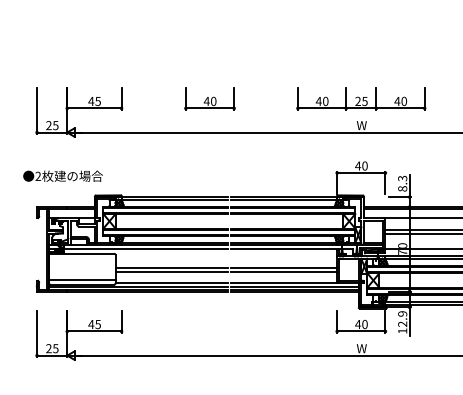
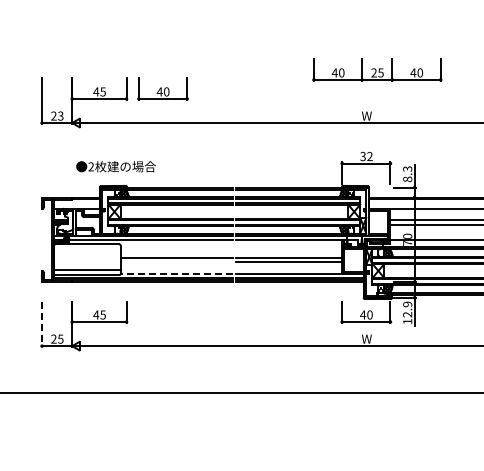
part: (209, 98) -> (162, 88), moved
part: (361, 98) -> (377, 69), moved
text: (55, 124) -> (60, 114), 25 -> 23
text: (361, 166) -> (366, 156), 40 -> 32
text: (62, 176) -> (115, 166), moved
line: (171, 272) -> (176, 262), removed
line: (171, 283) -> (176, 273), solid -> dashed
line: (37, 334) -> (42, 324), solid -> dashed

